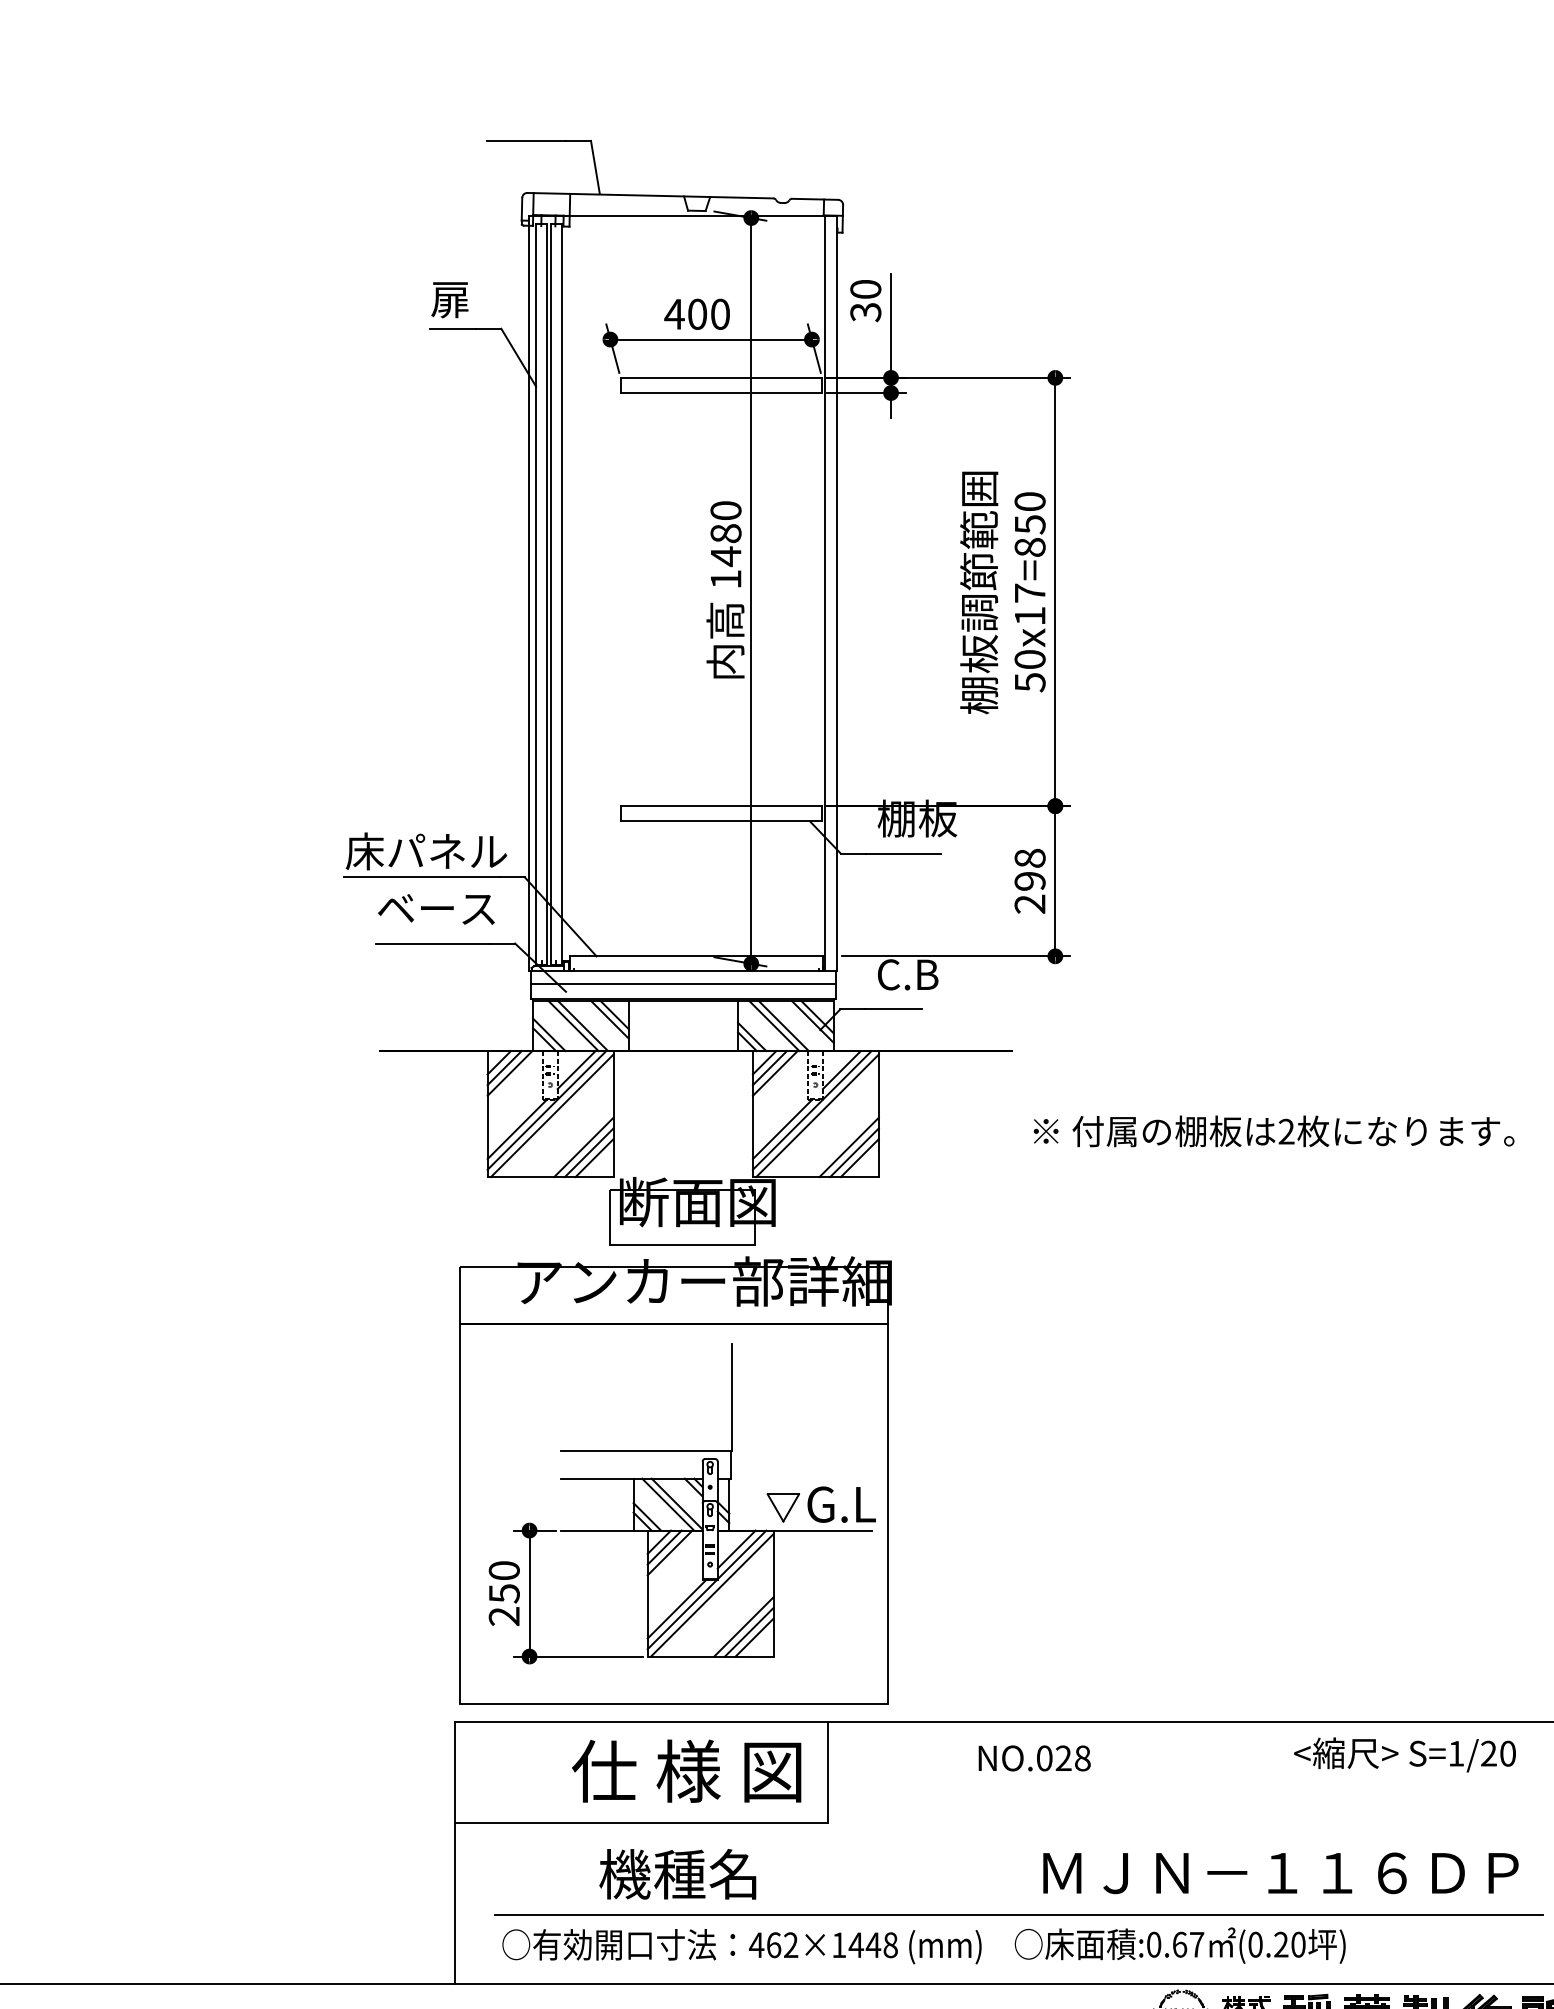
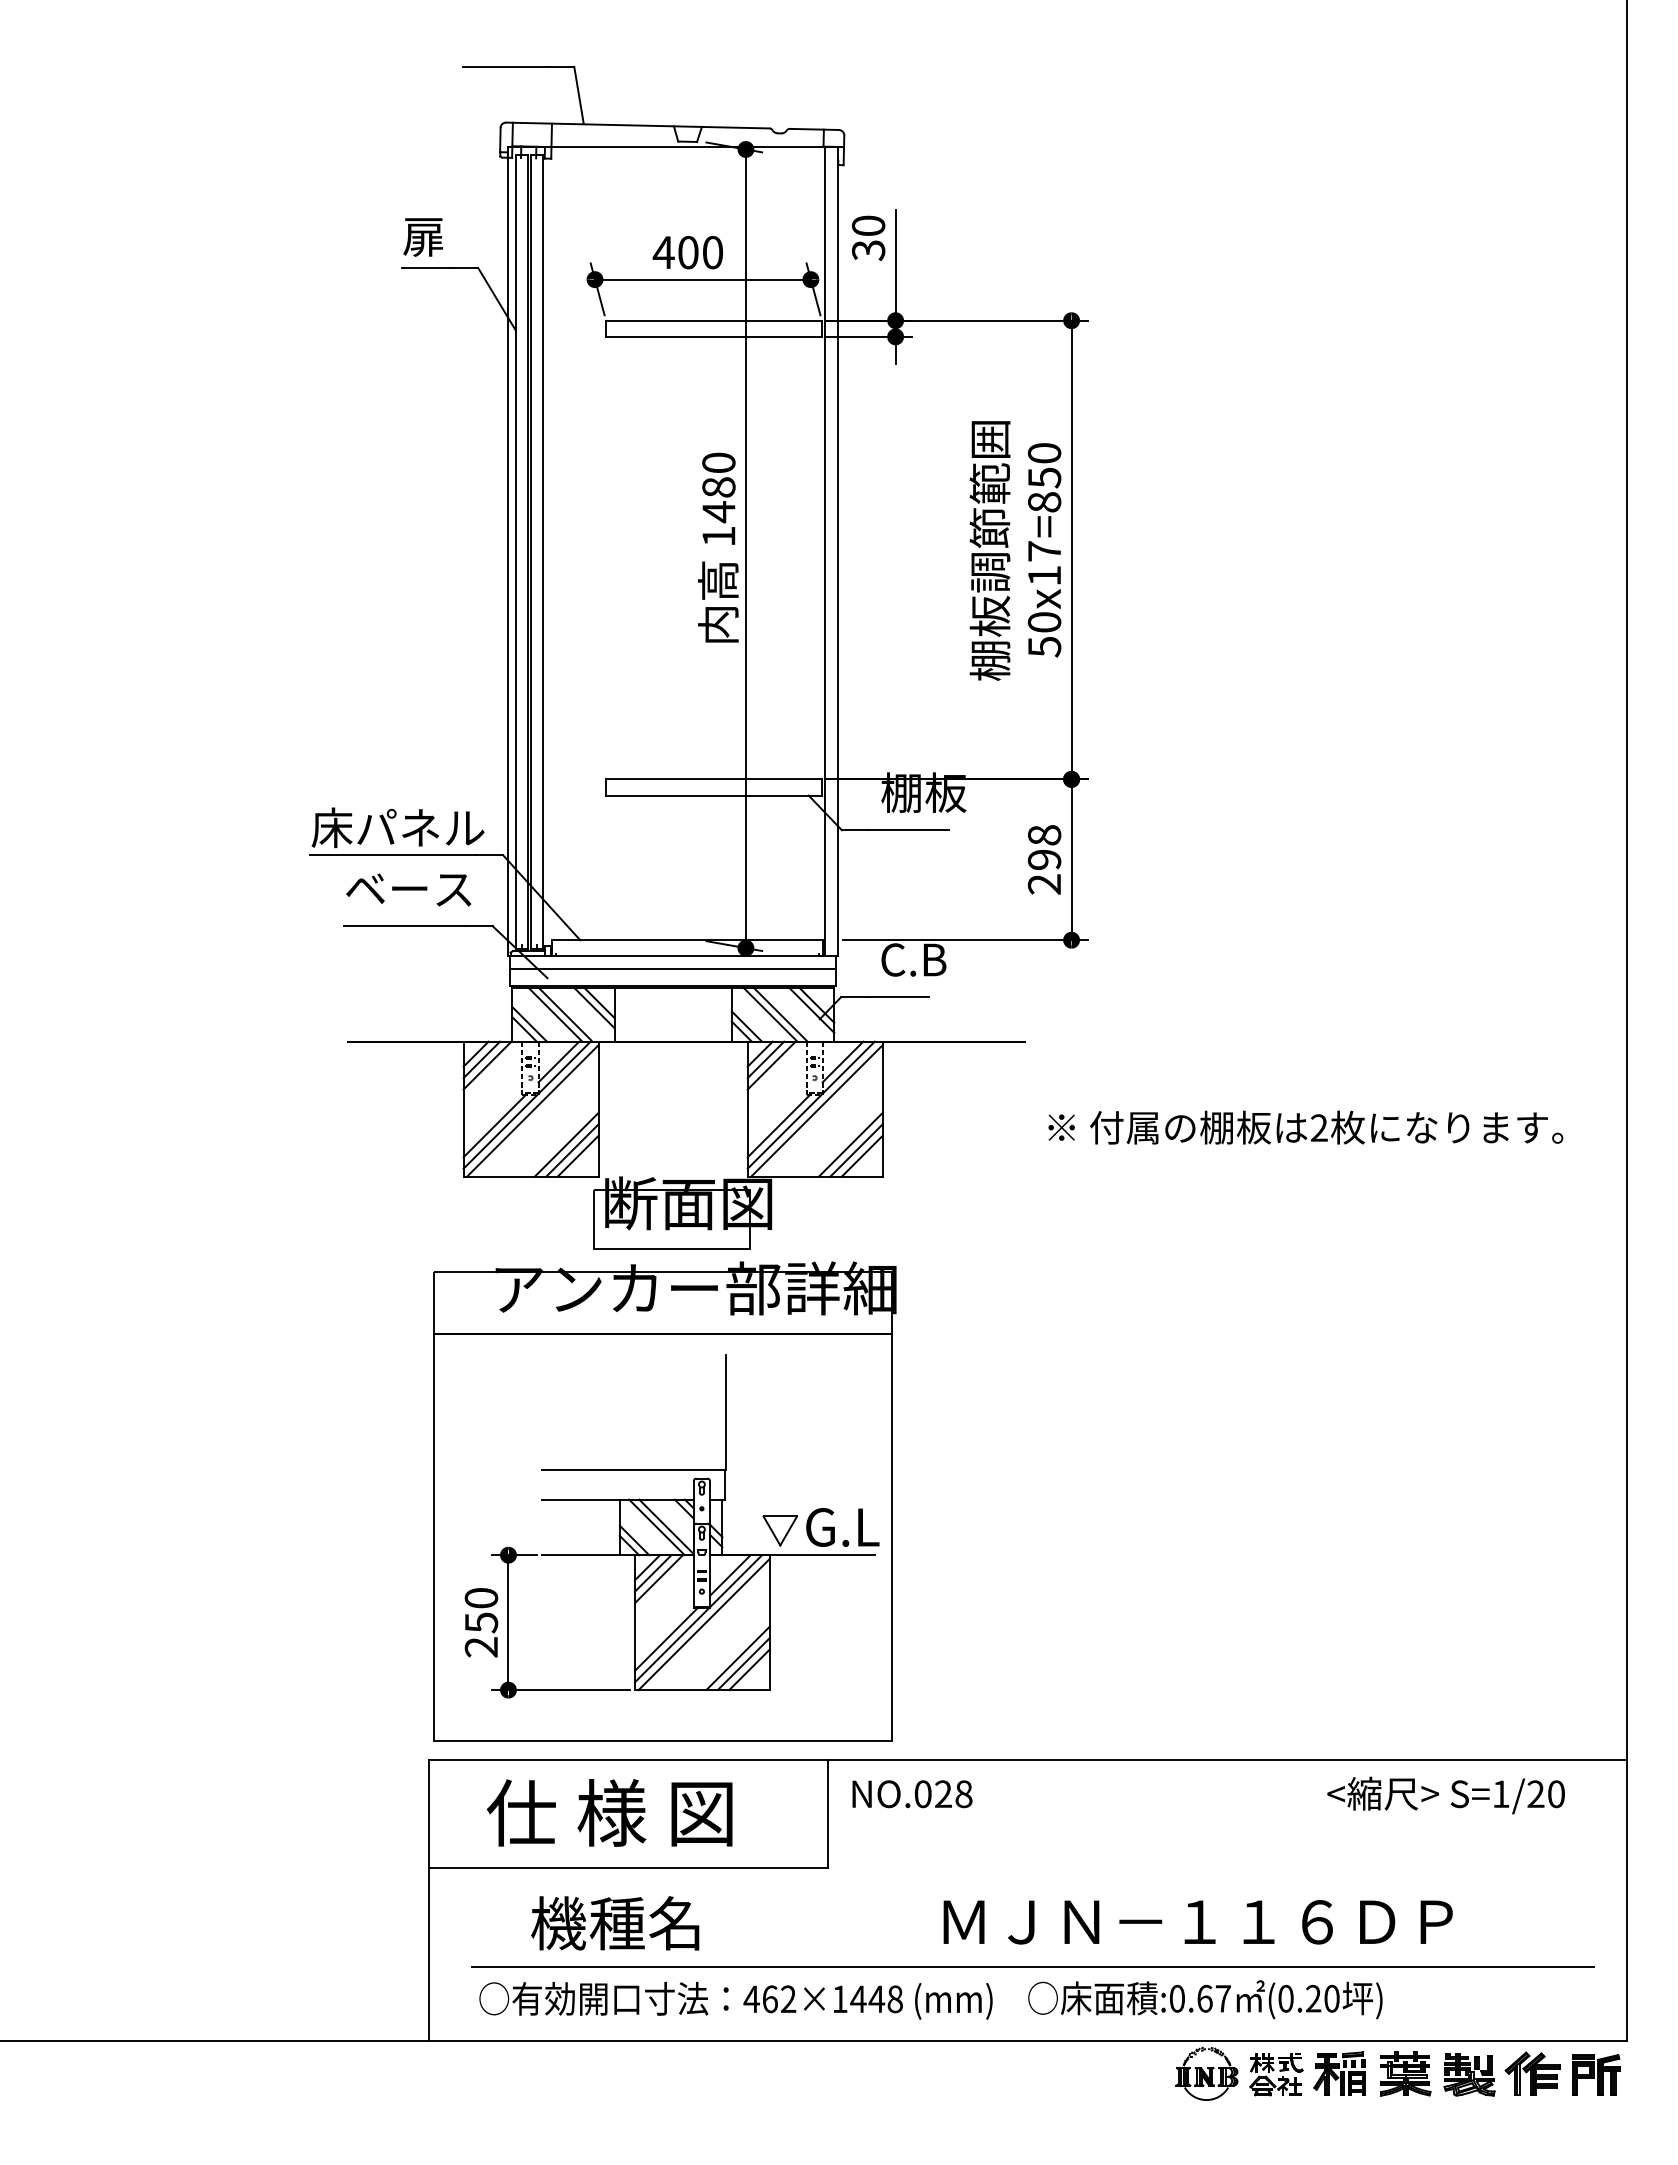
text: (1034, 1758) -> (912, 1794), moved
text: (686, 1770) -> (609, 1812), moved
text: (1280, 1873) -> (1197, 1922), moved
text: (678, 1874) -> (615, 1923), moved

